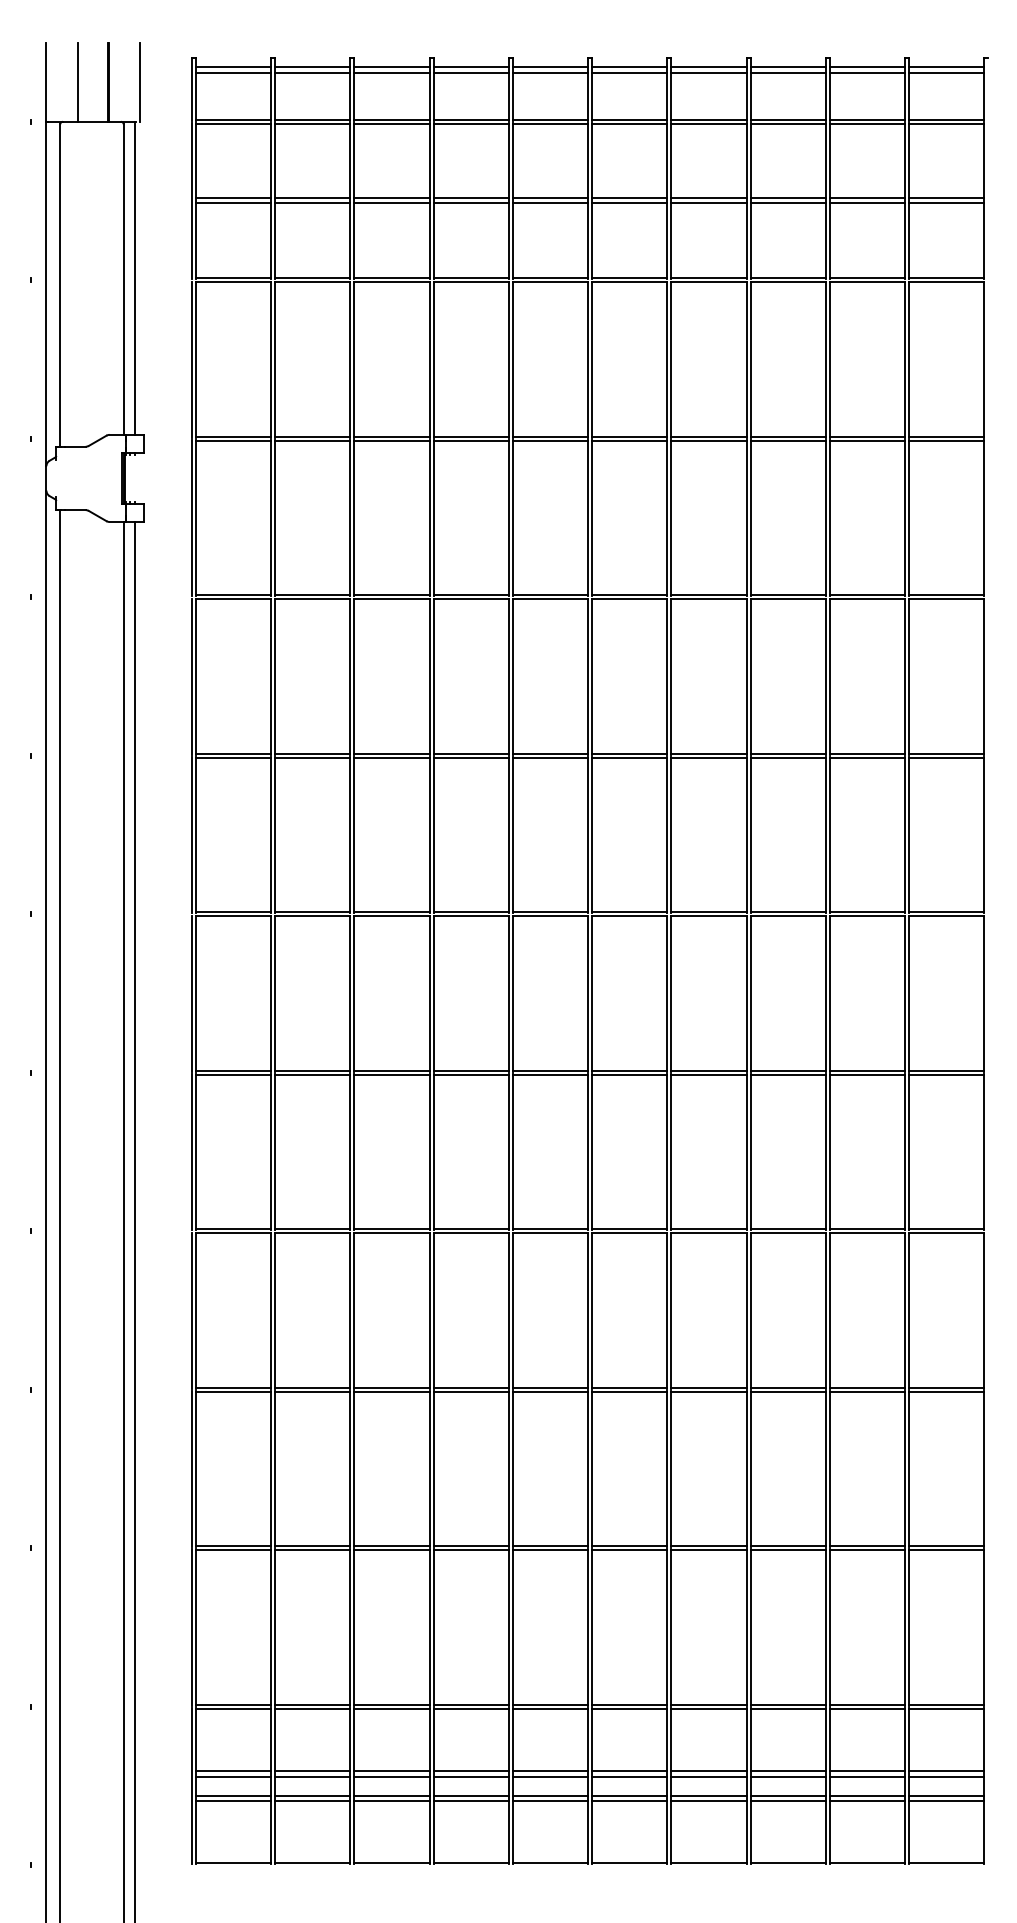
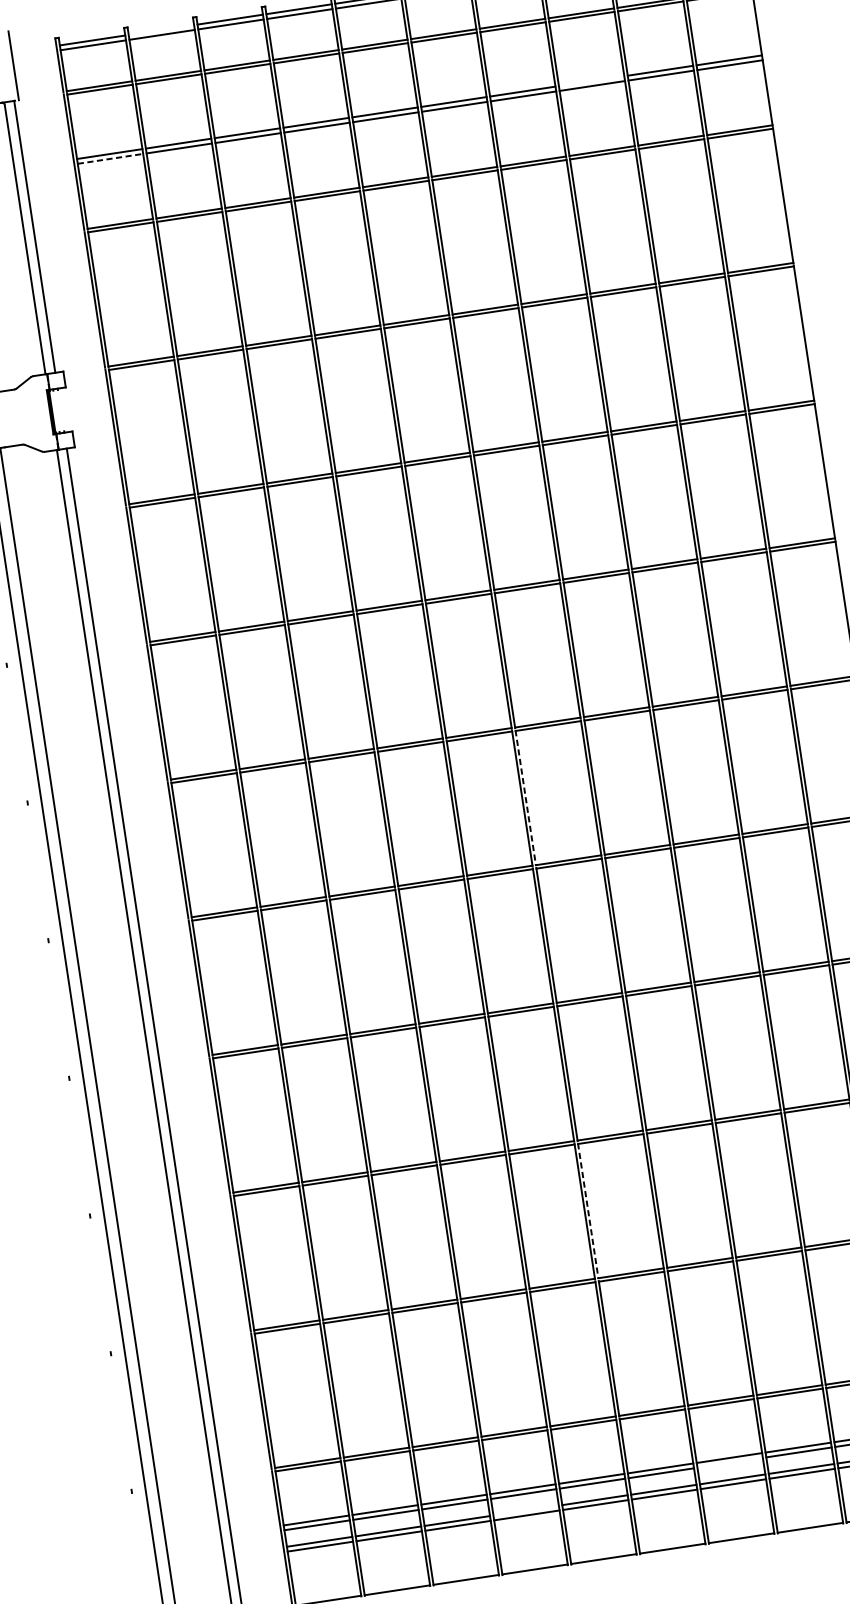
line: (312, 67) -> (161, 30), removed
line: (787, 197) -> (590, 80), removed
line: (233, 203) -> (110, 158), solid -> dashed
line: (592, 994) -> (526, 798), solid -> dashed
line: (592, 1469) -> (588, 1211), solid -> dashed
line: (708, 1776) -> (729, 1462), removed
line: (470, 1795) -> (525, 1510), removed

